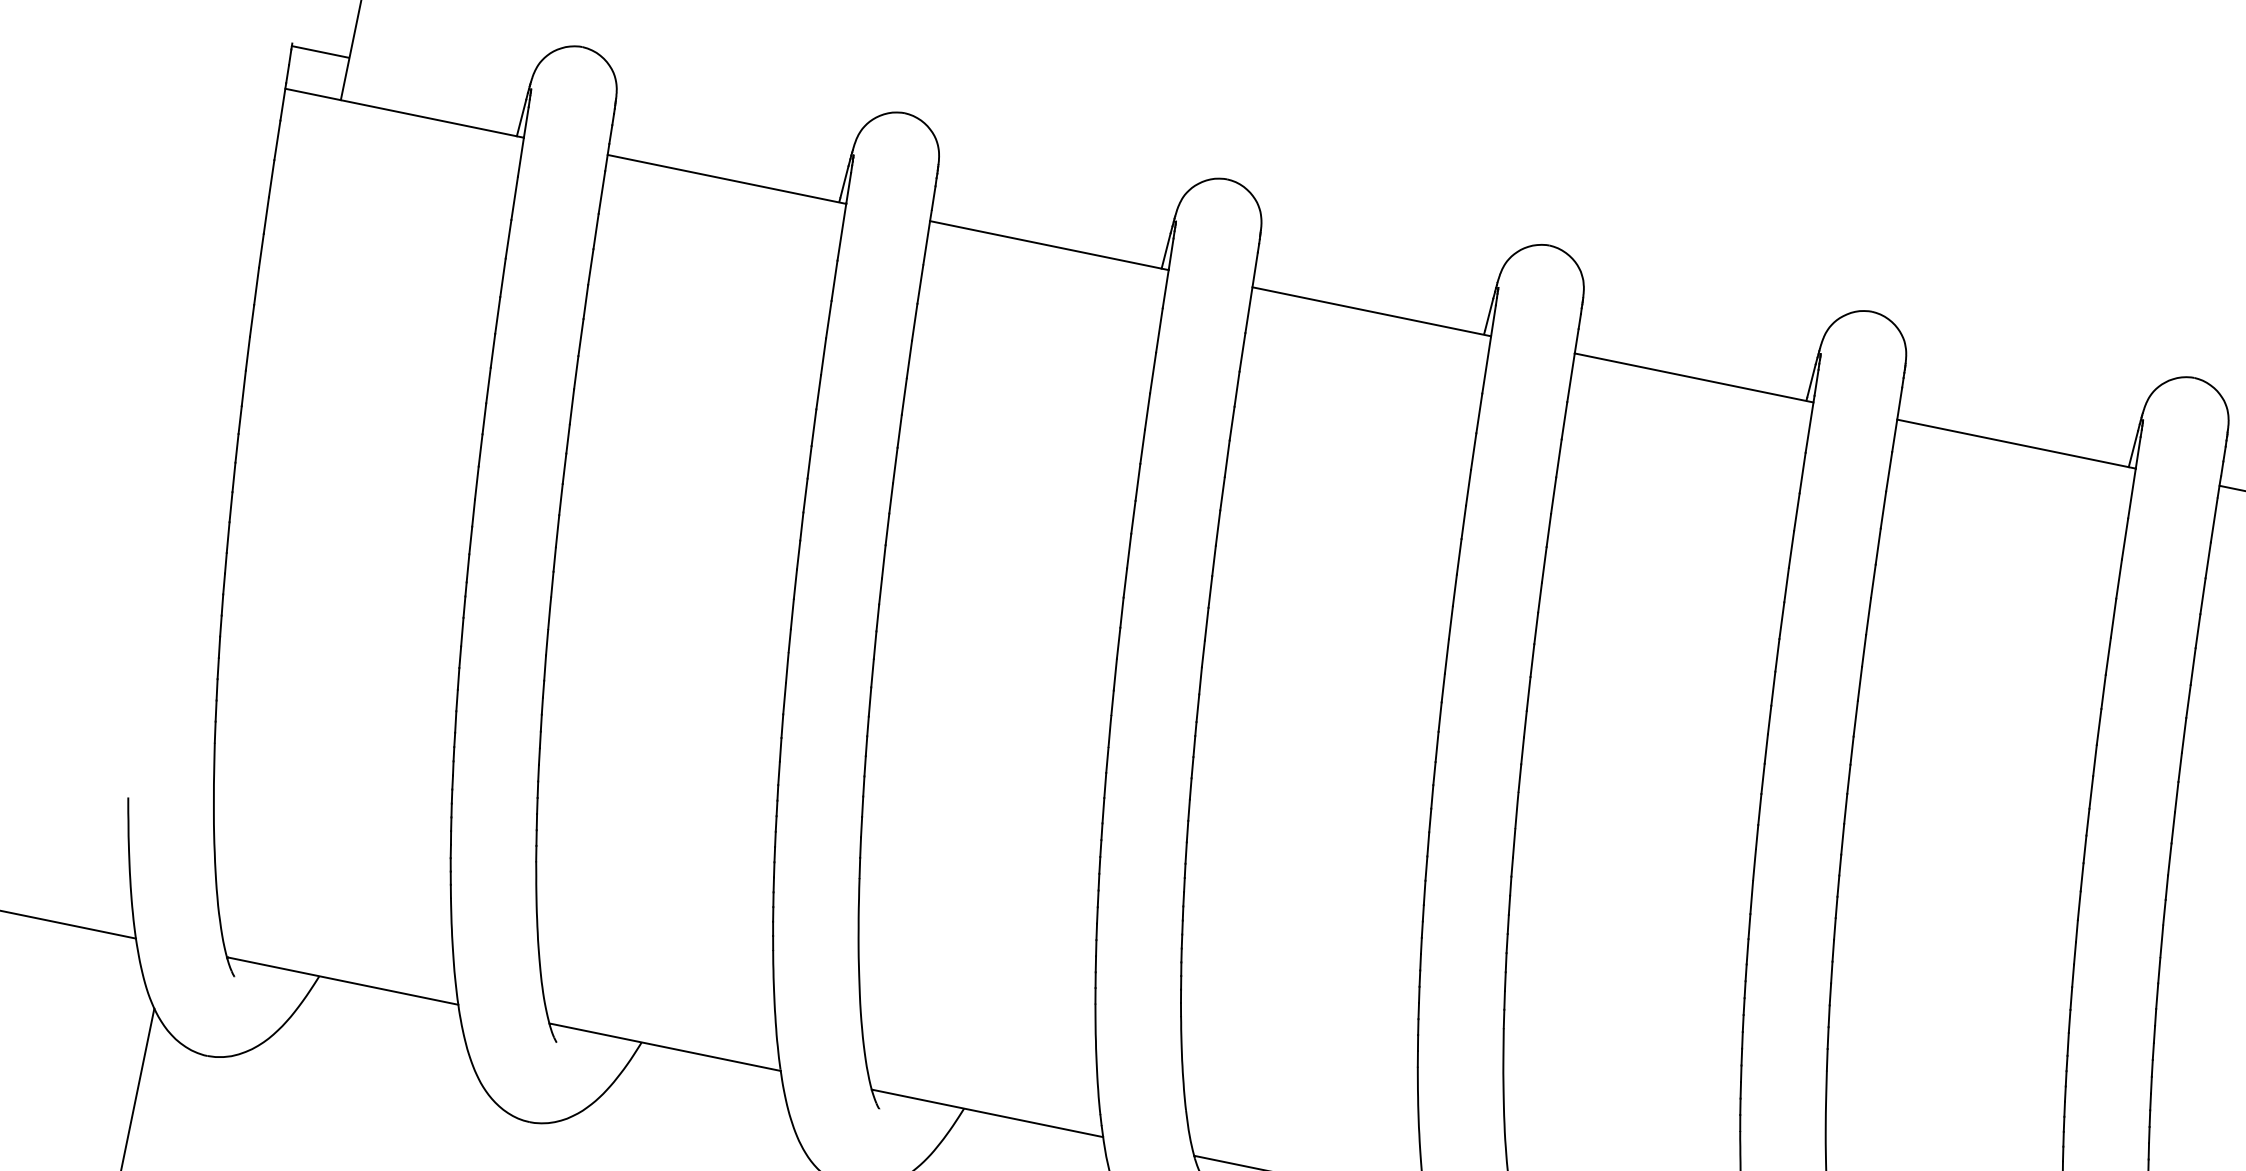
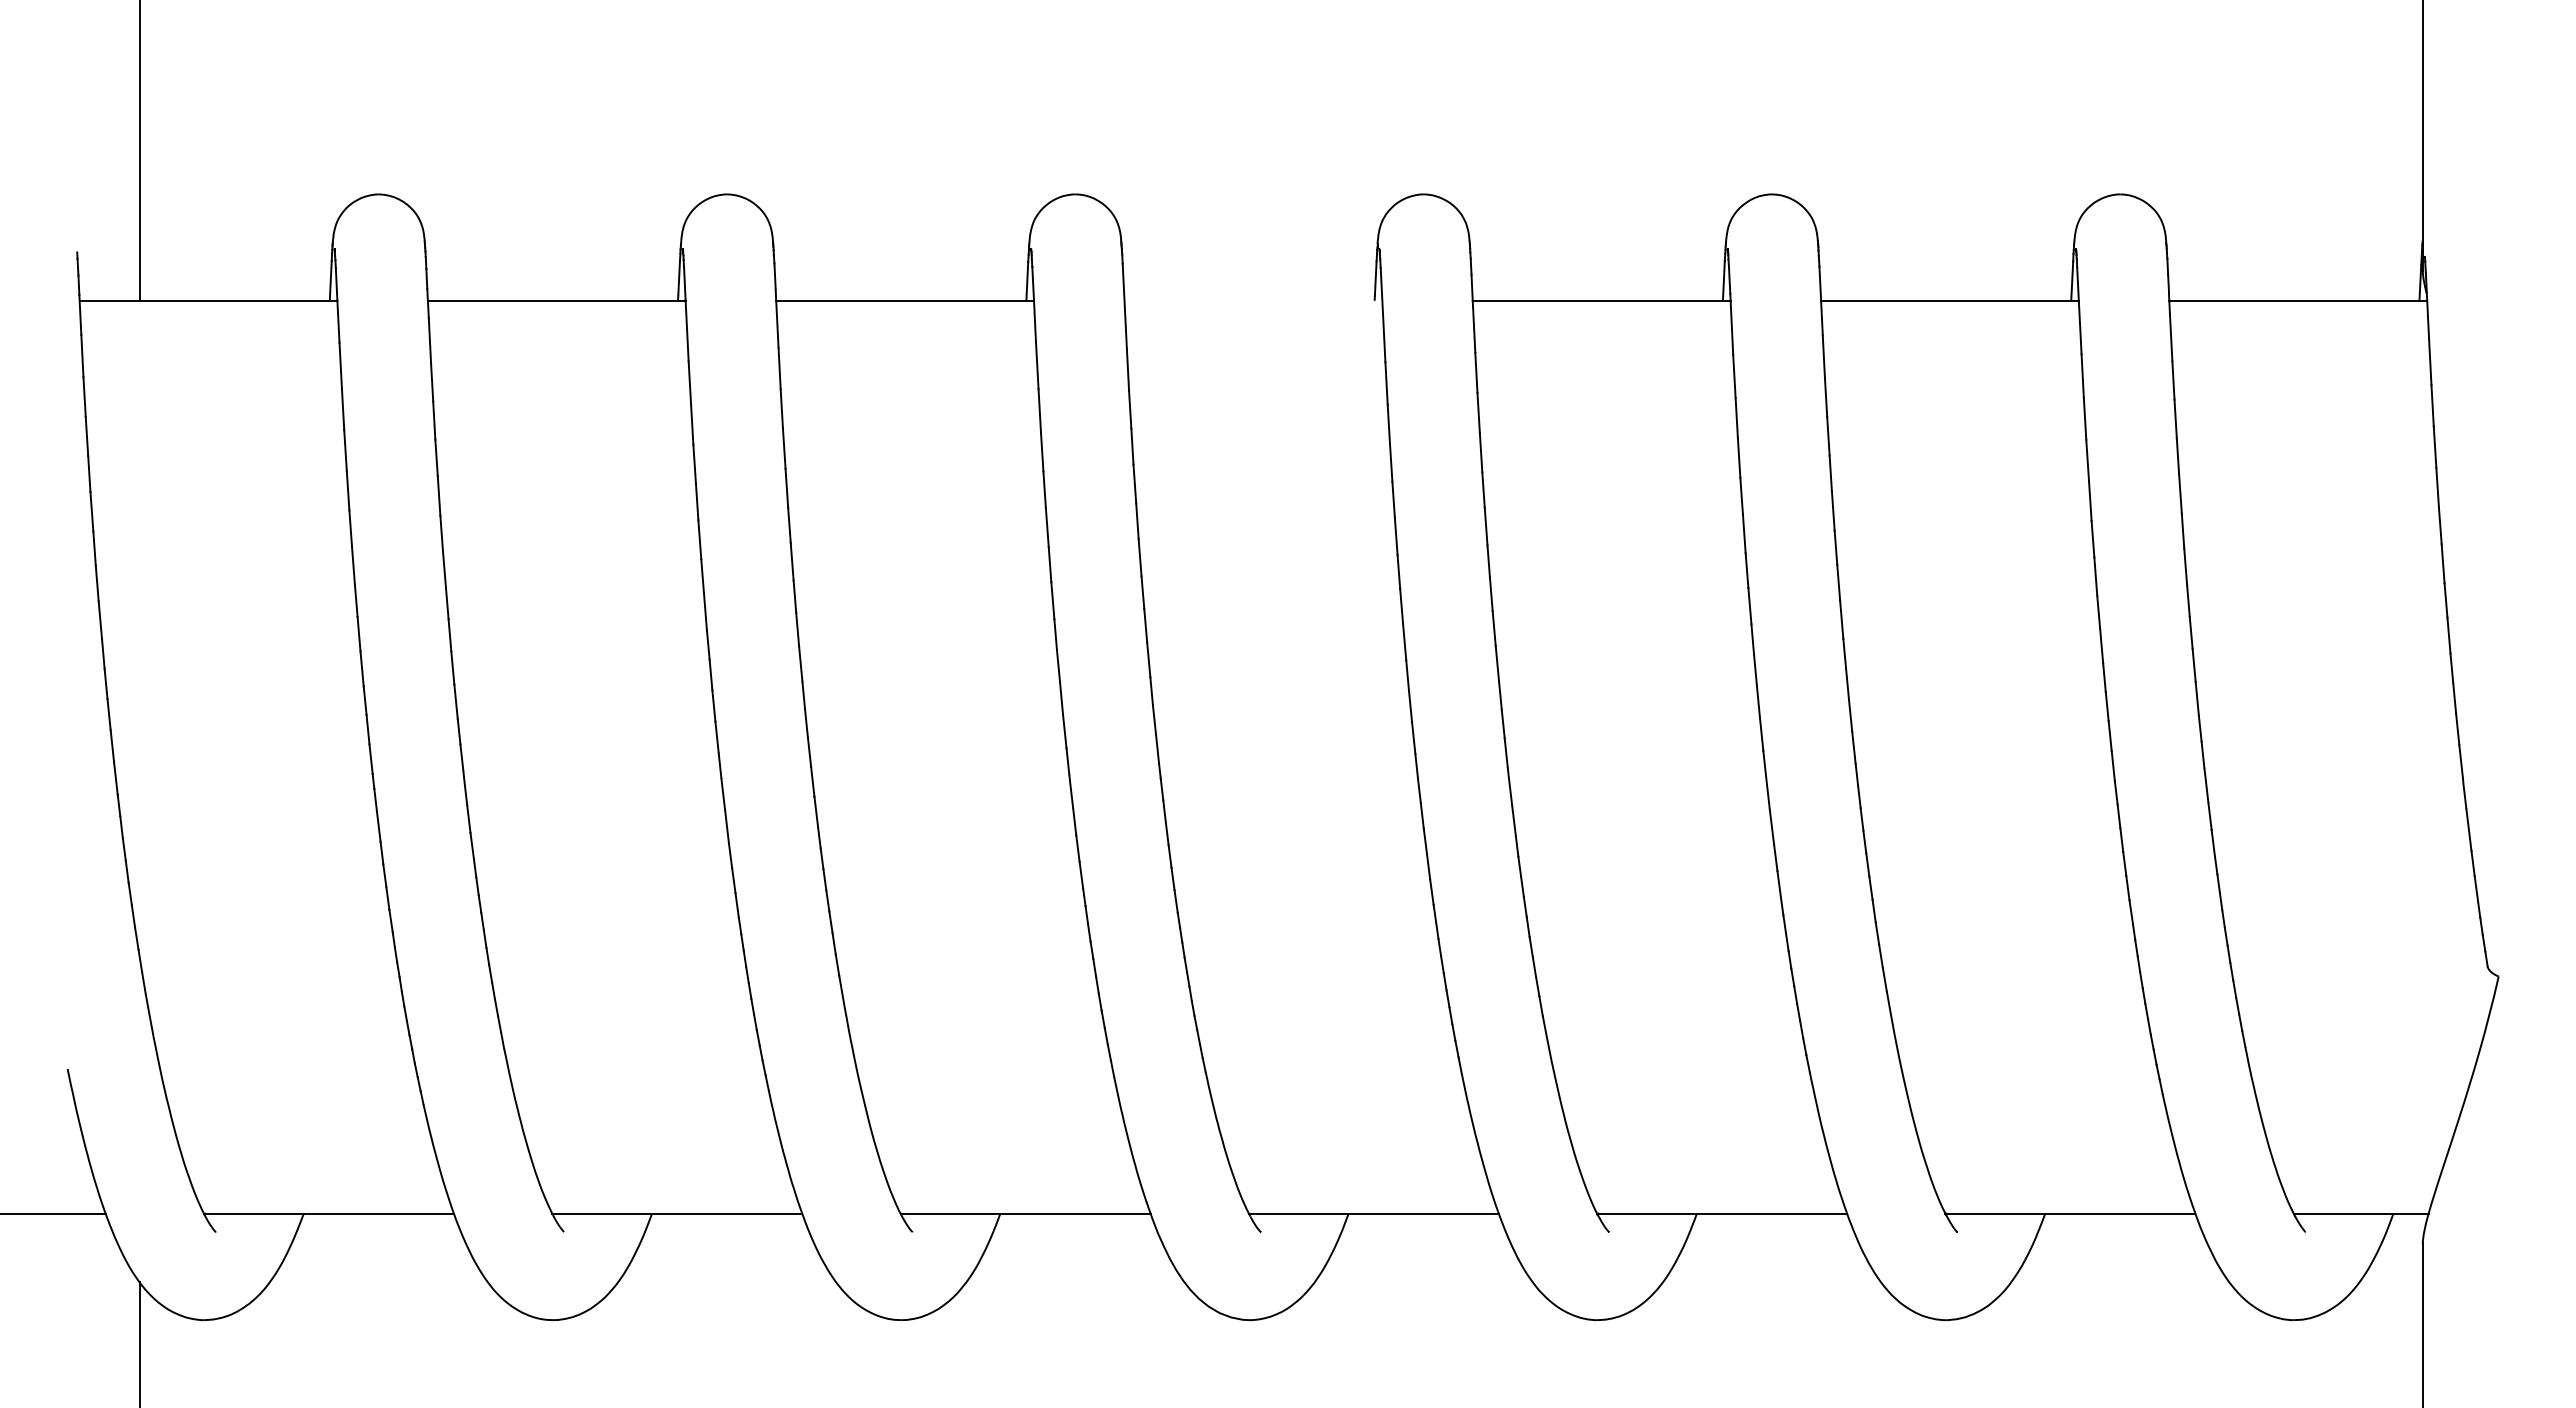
line: (319, 52) -> (107, 255), removed
line: (1371, 311) -> (1253, 300), removed

